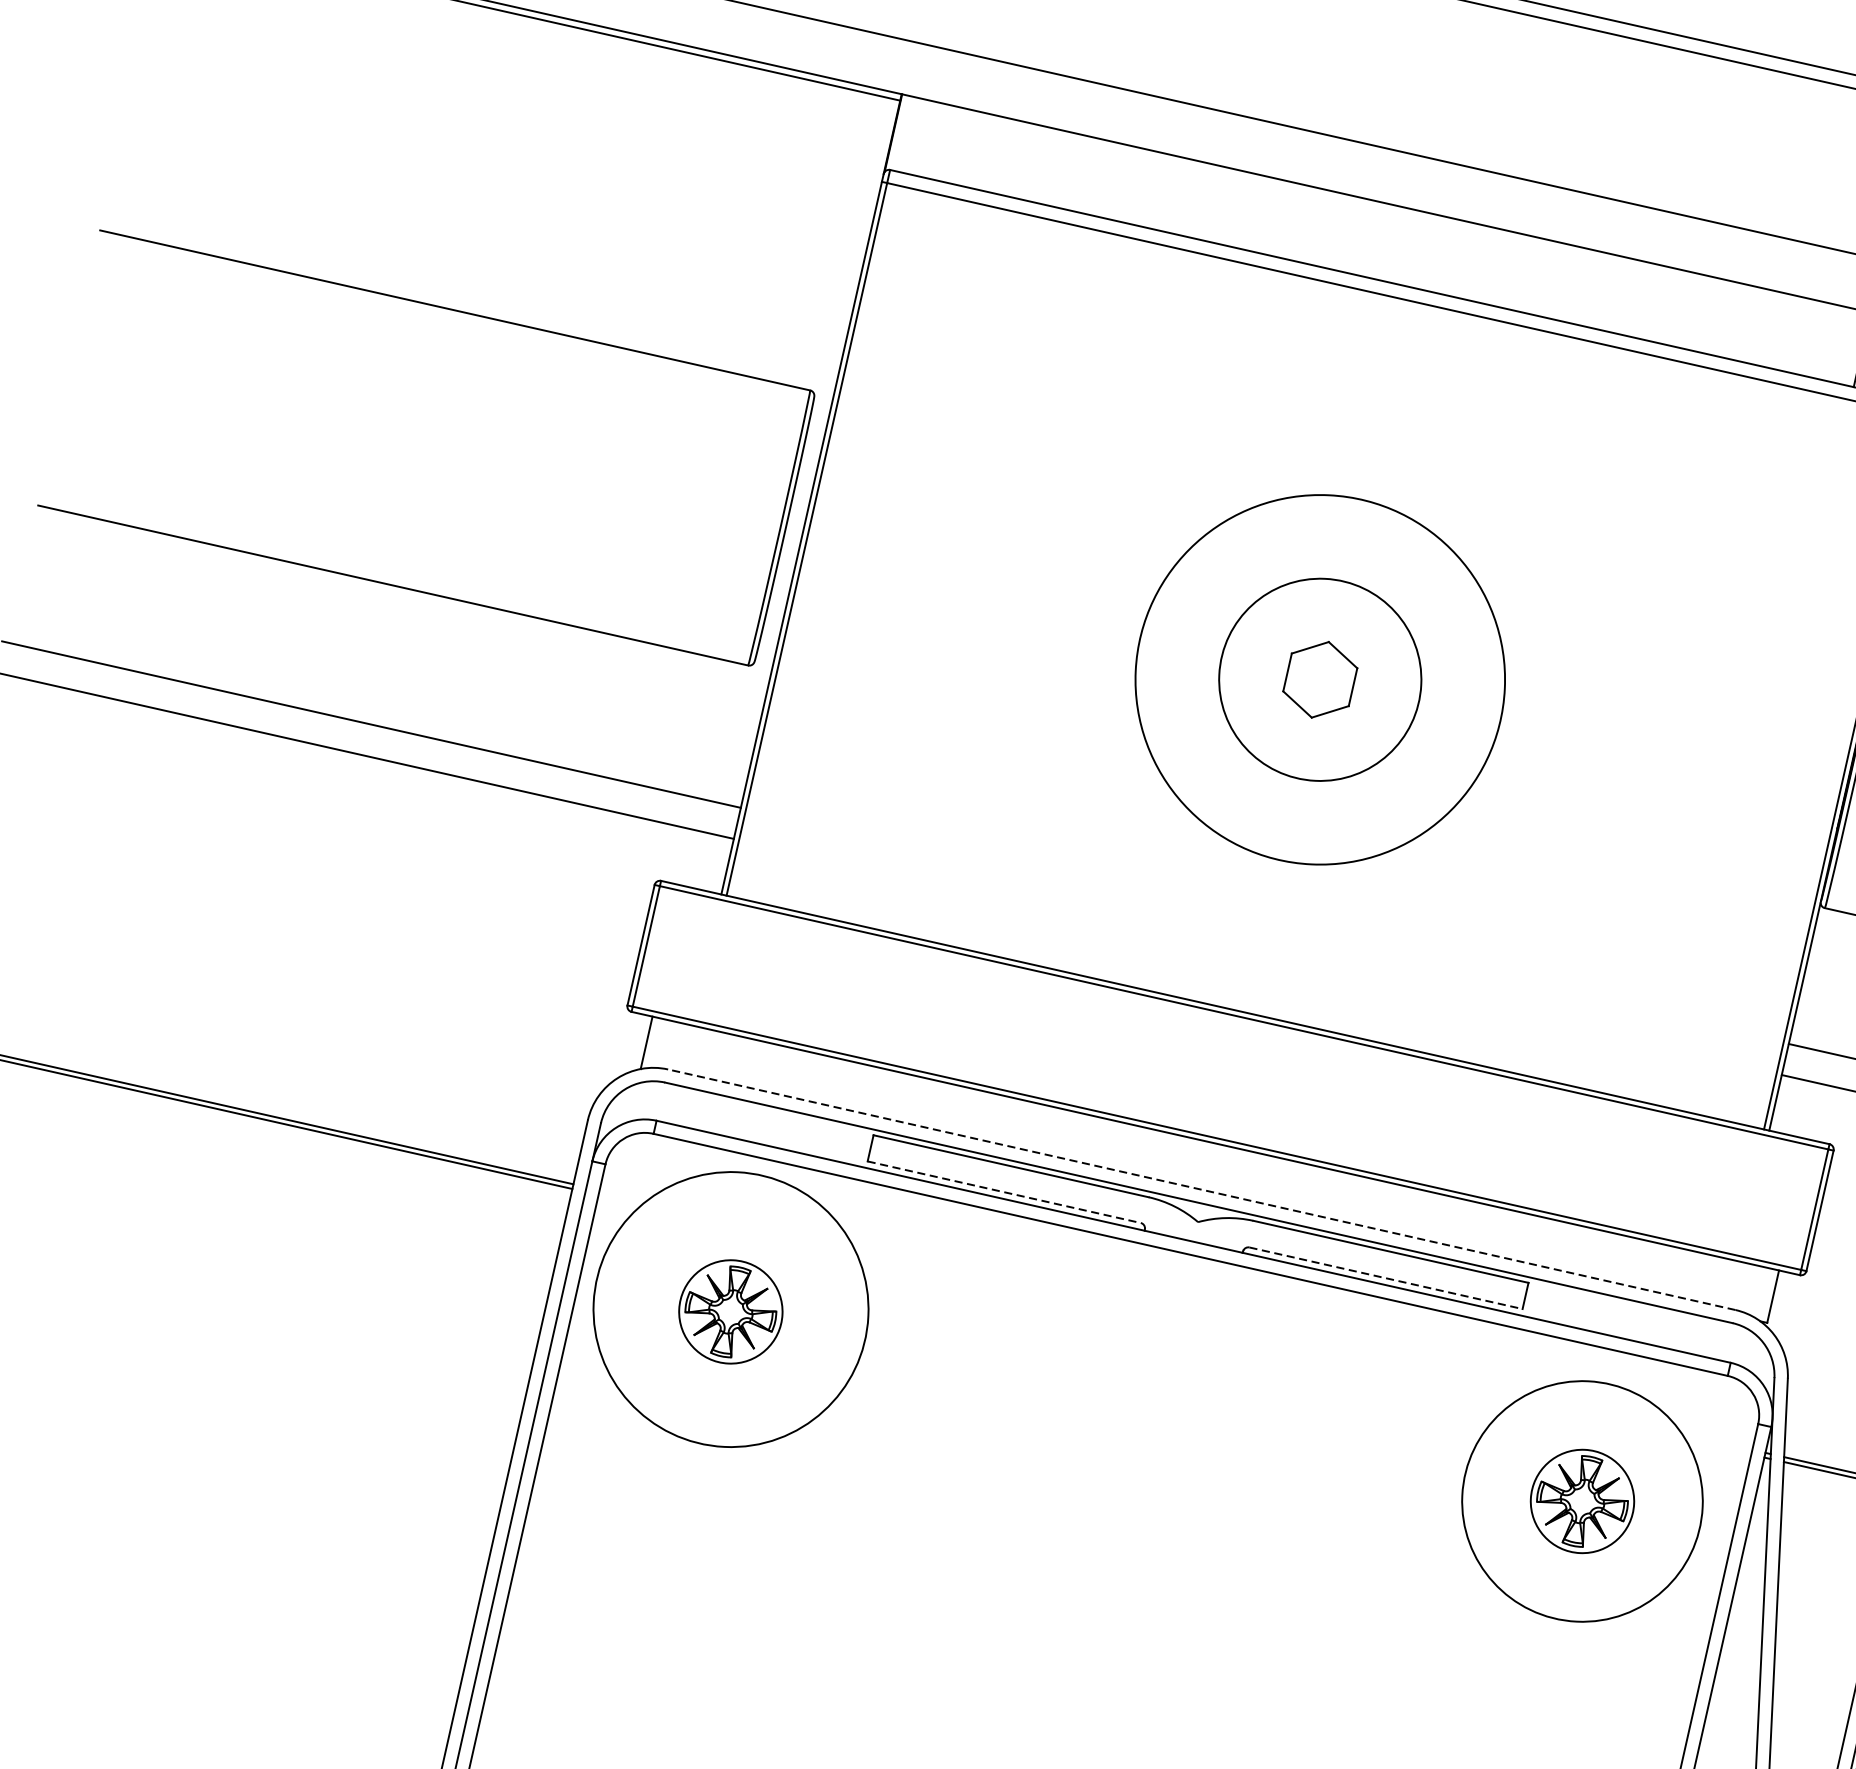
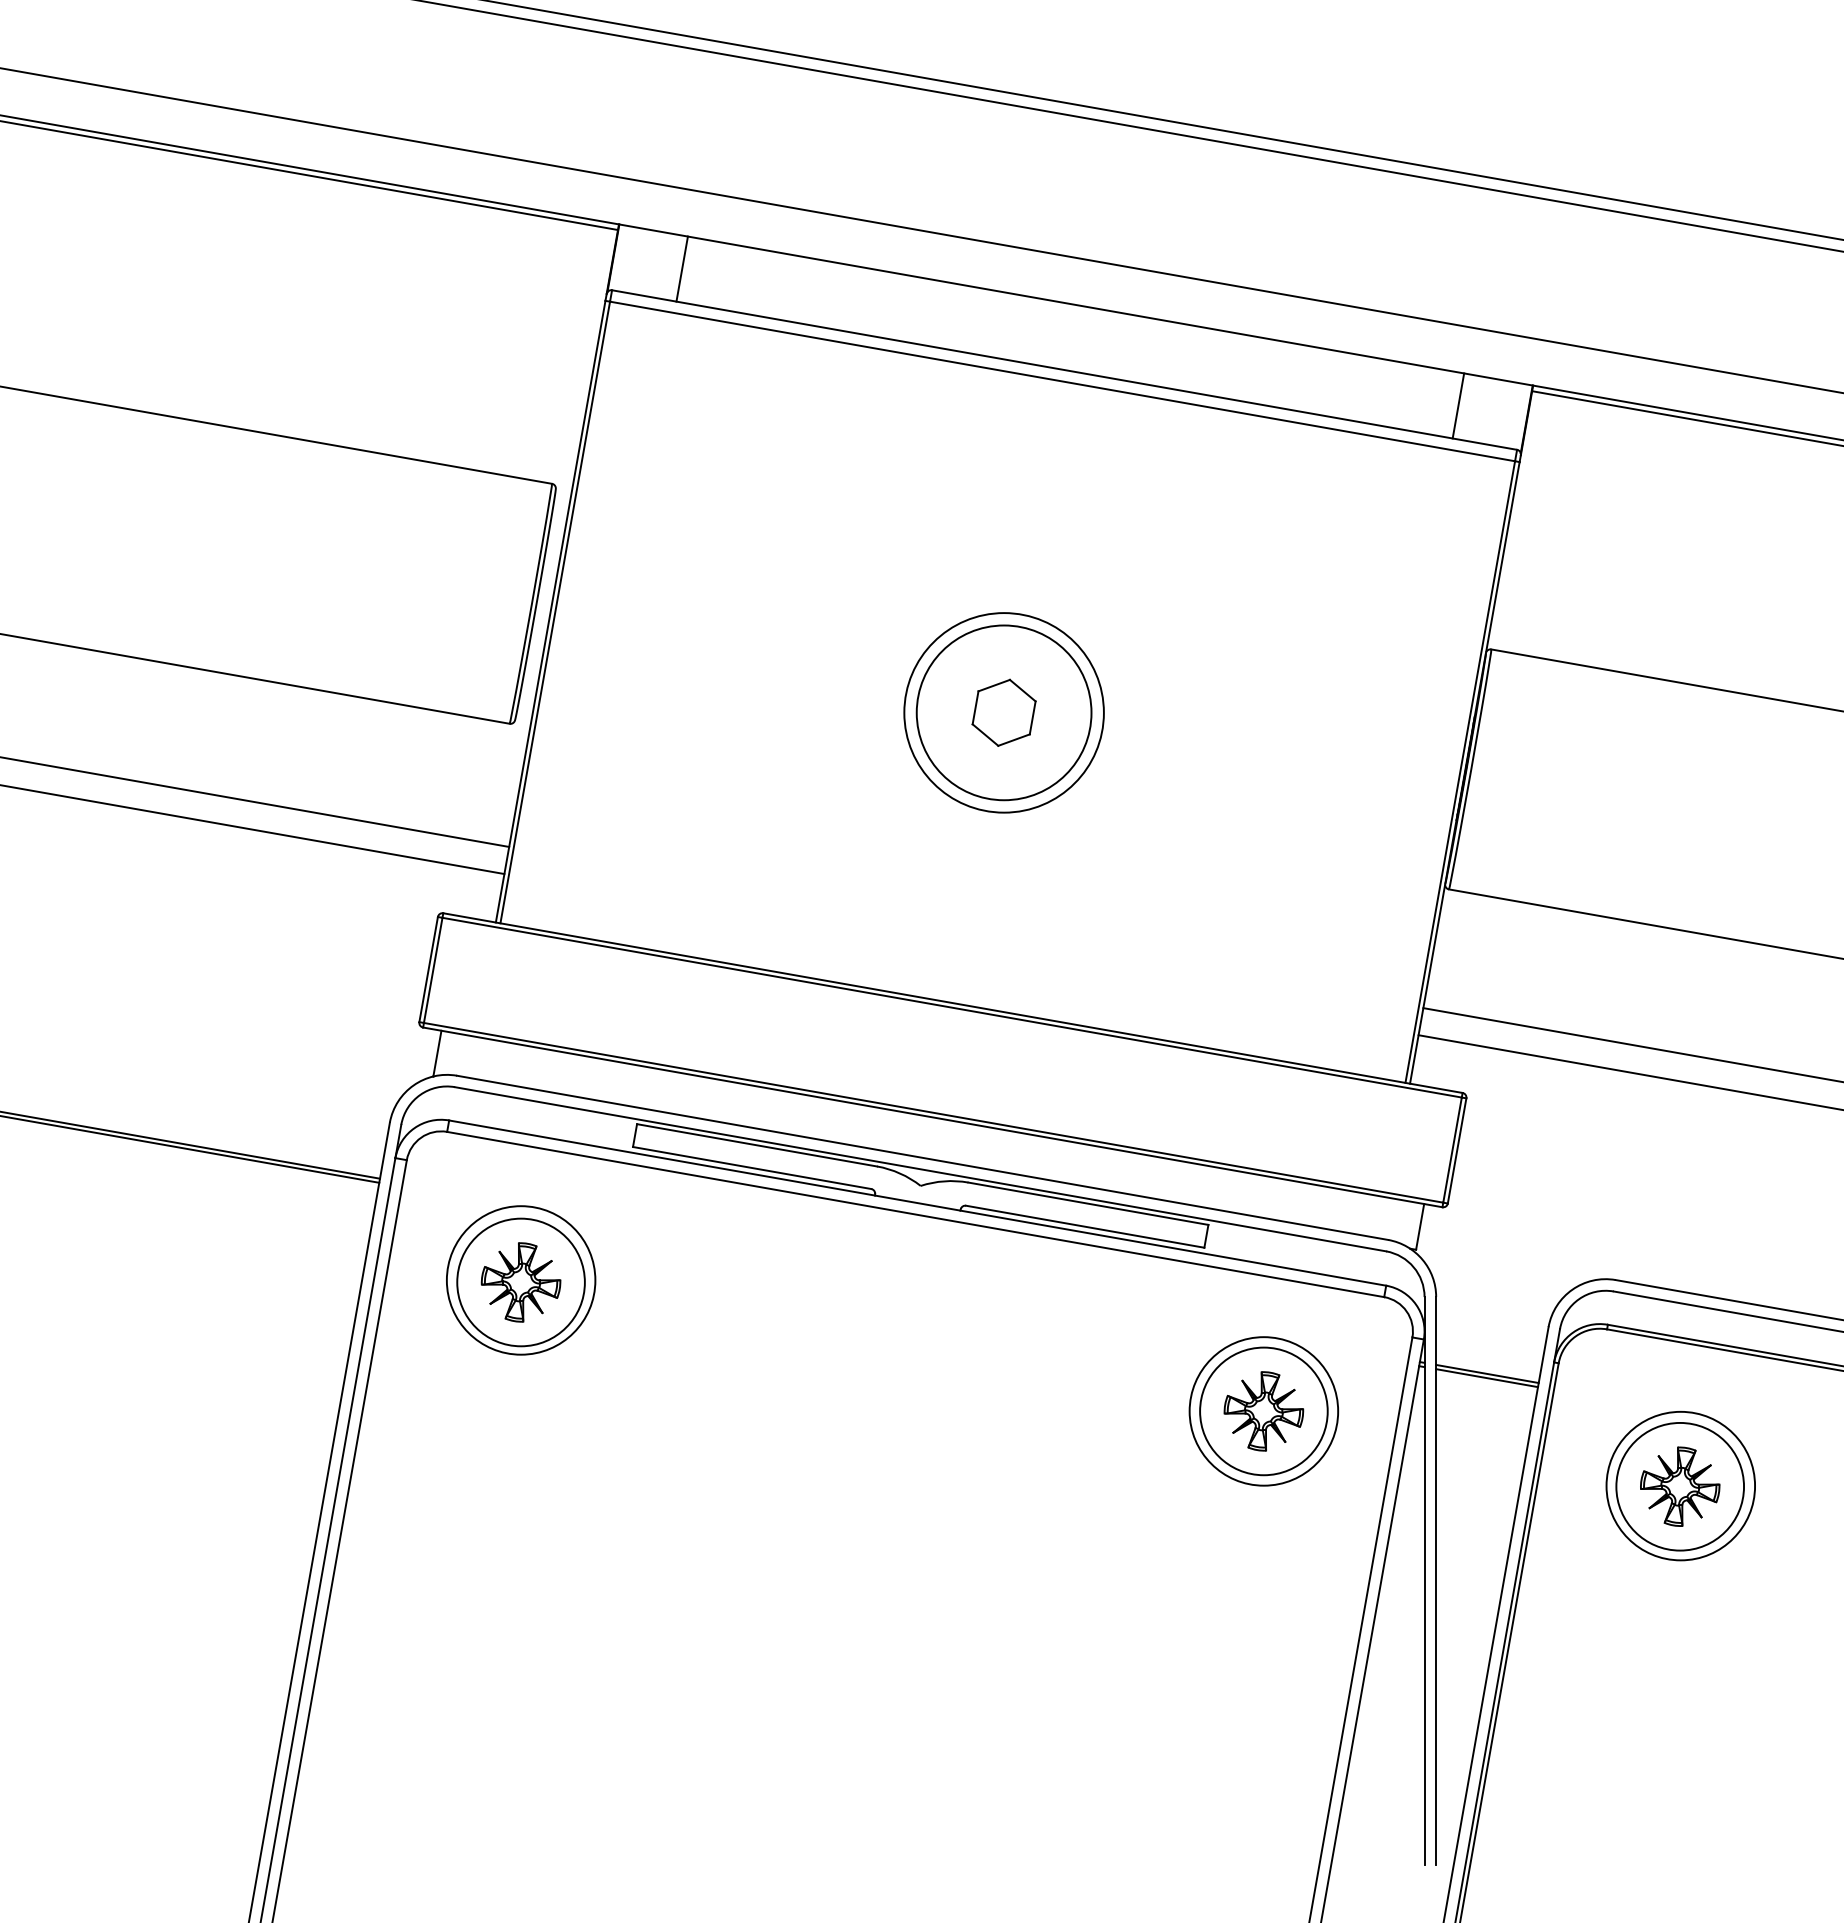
line: (971, 148) -> (681, 268), added
circle: (1319, 679) -> (1003, 712), size x0.62
line: (1201, 1189) -> (922, 1157), dashed -> solid
line: (1004, 1192) -> (752, 1168), dashed -> solid
line: (1386, 1277) -> (1085, 1226), dashed -> solid
circle: (730, 1309) -> (520, 1280), size x0.62
circle: (730, 1311) -> (520, 1282), size x1.43
circle: (1582, 1501) -> (1263, 1411), size x0.71
circle: (1582, 1501) -> (1263, 1411), size x1.43

